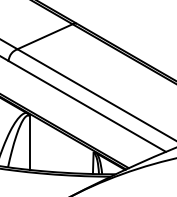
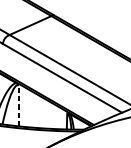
line: (29, 142) -> (18, 105), solid -> dashed

